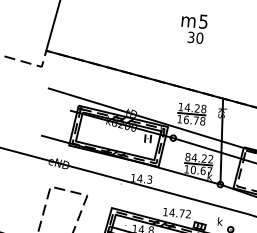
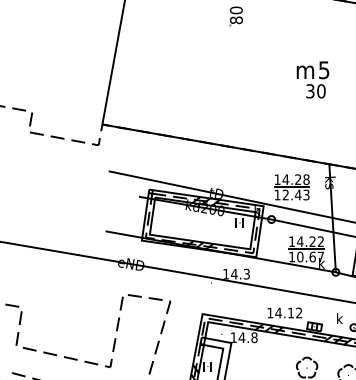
text: (193, 28) -> (312, 79), moved
text: (194, 120) -> (295, 194), 16.78 -> 12.43
text: (187, 156) -> (291, 241), 84.22 -> 14.22
text: (181, 213) -> (290, 312), 14.72 -> 14.12

